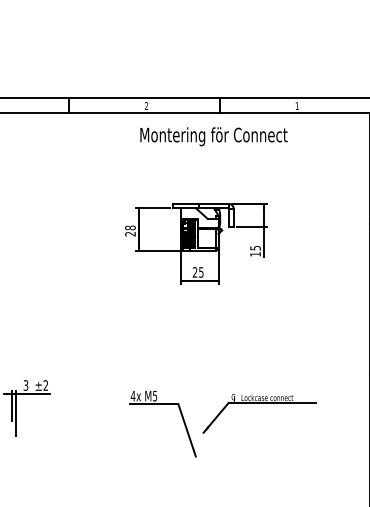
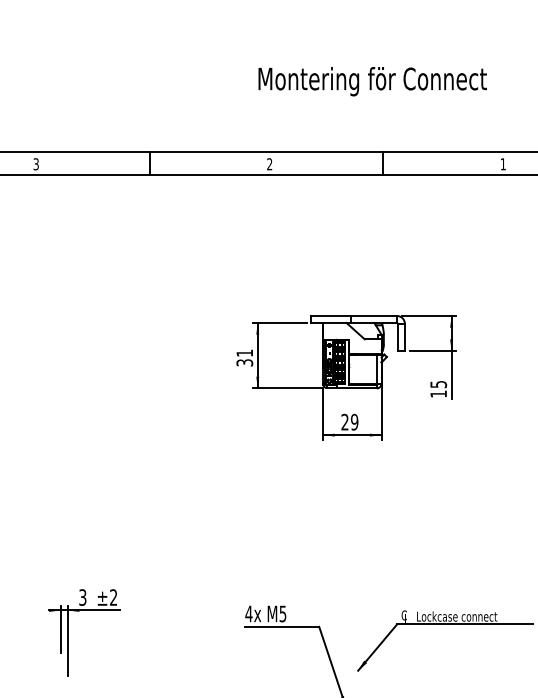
text: (213, 136) -> (371, 81), moved
text: (130, 230) -> (244, 357), 28 -> 31
text: (201, 272) -> (354, 422), 25 -> 29

